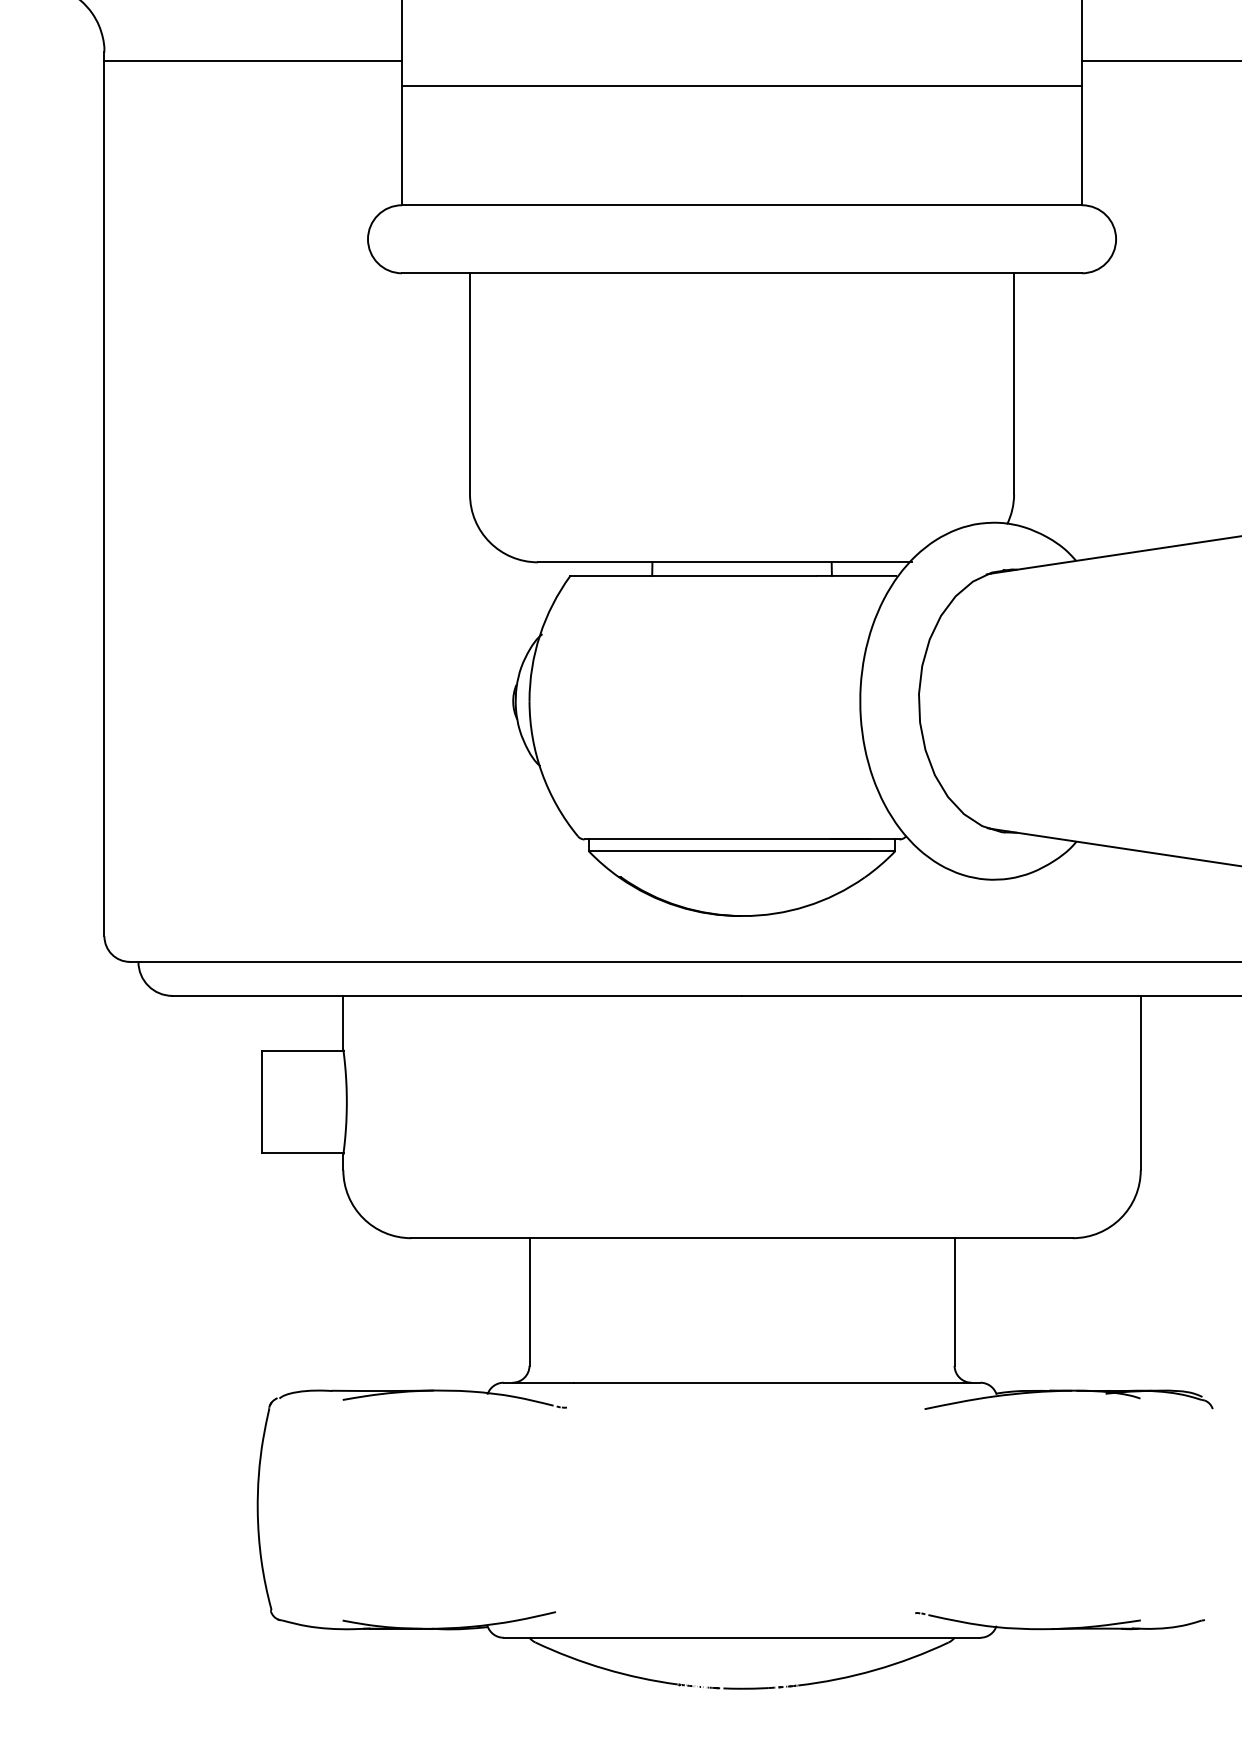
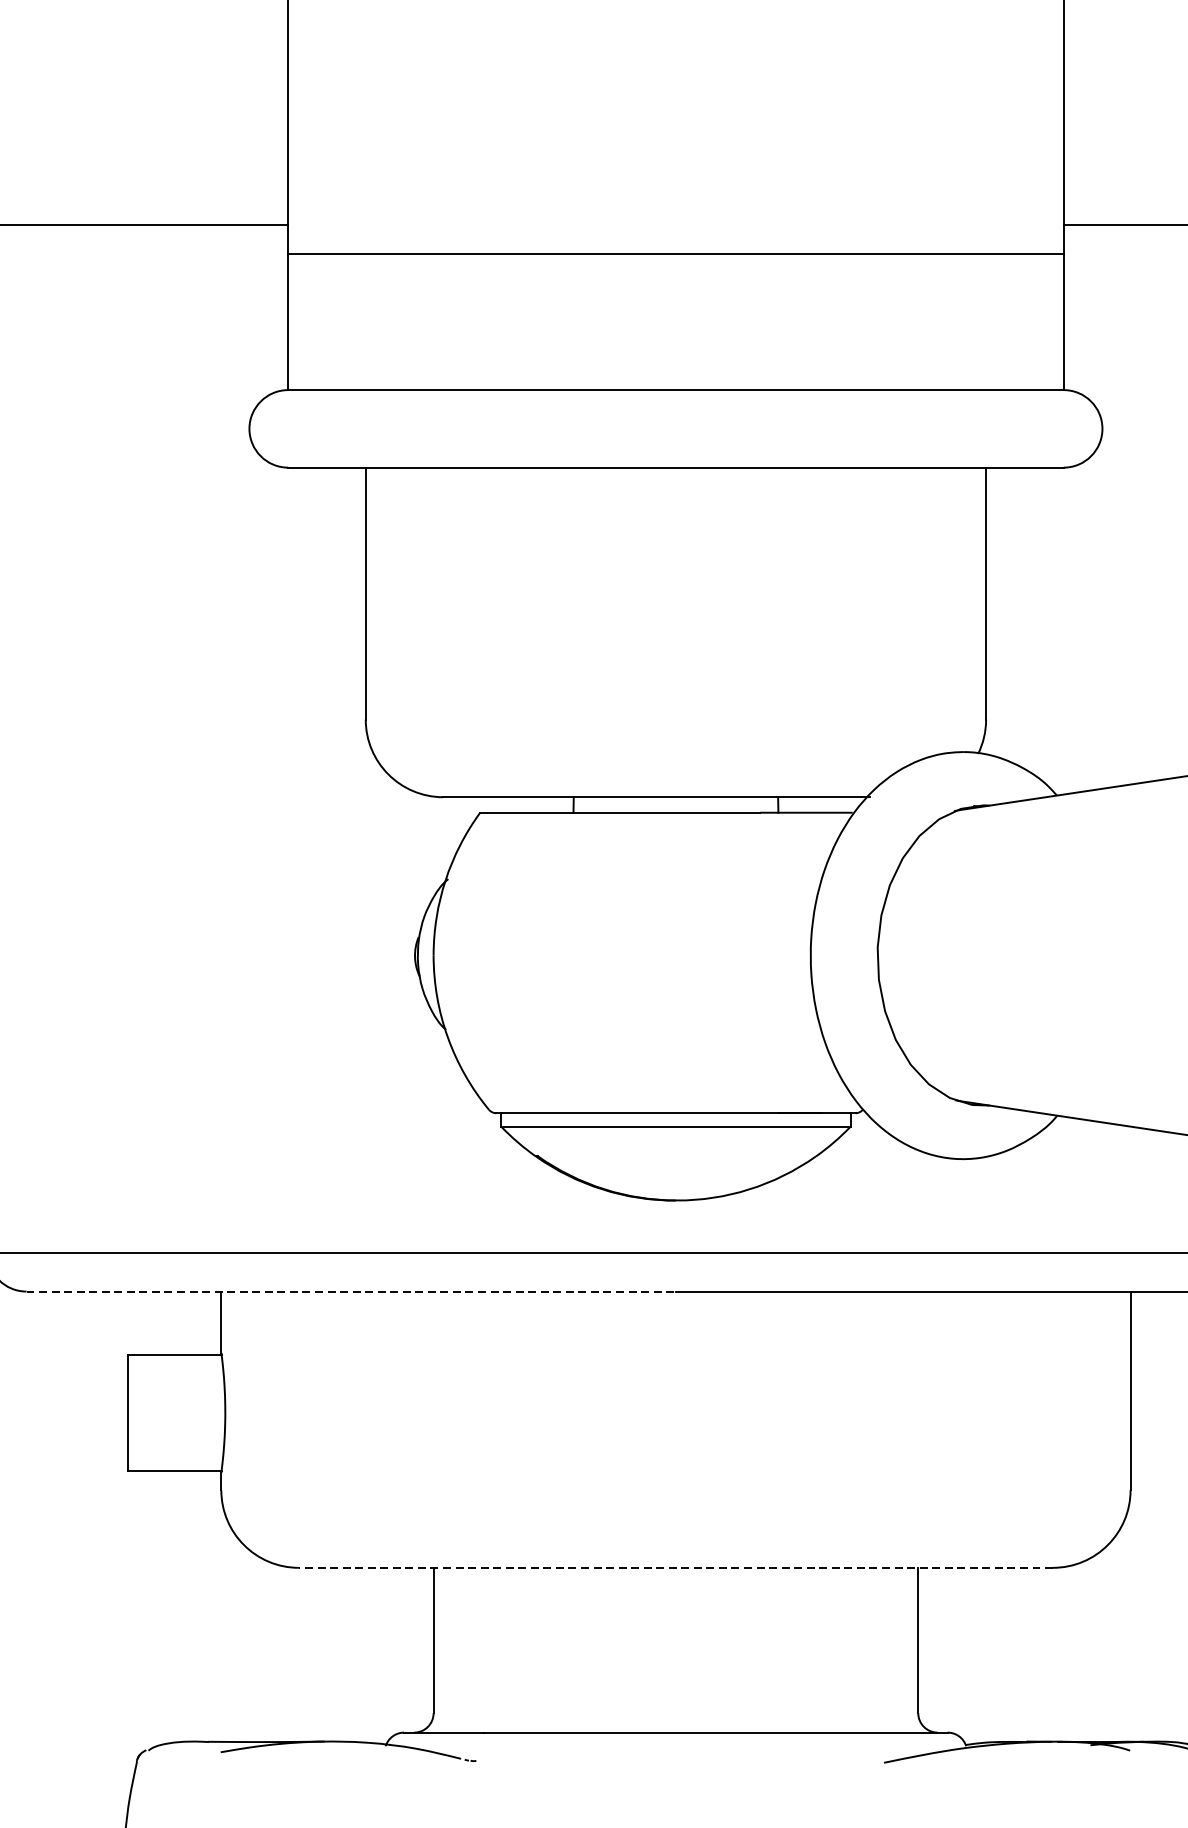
line: (457, 995) -> (351, 1291), solid -> dashed
line: (742, 1238) -> (676, 1568), solid -> dashed

